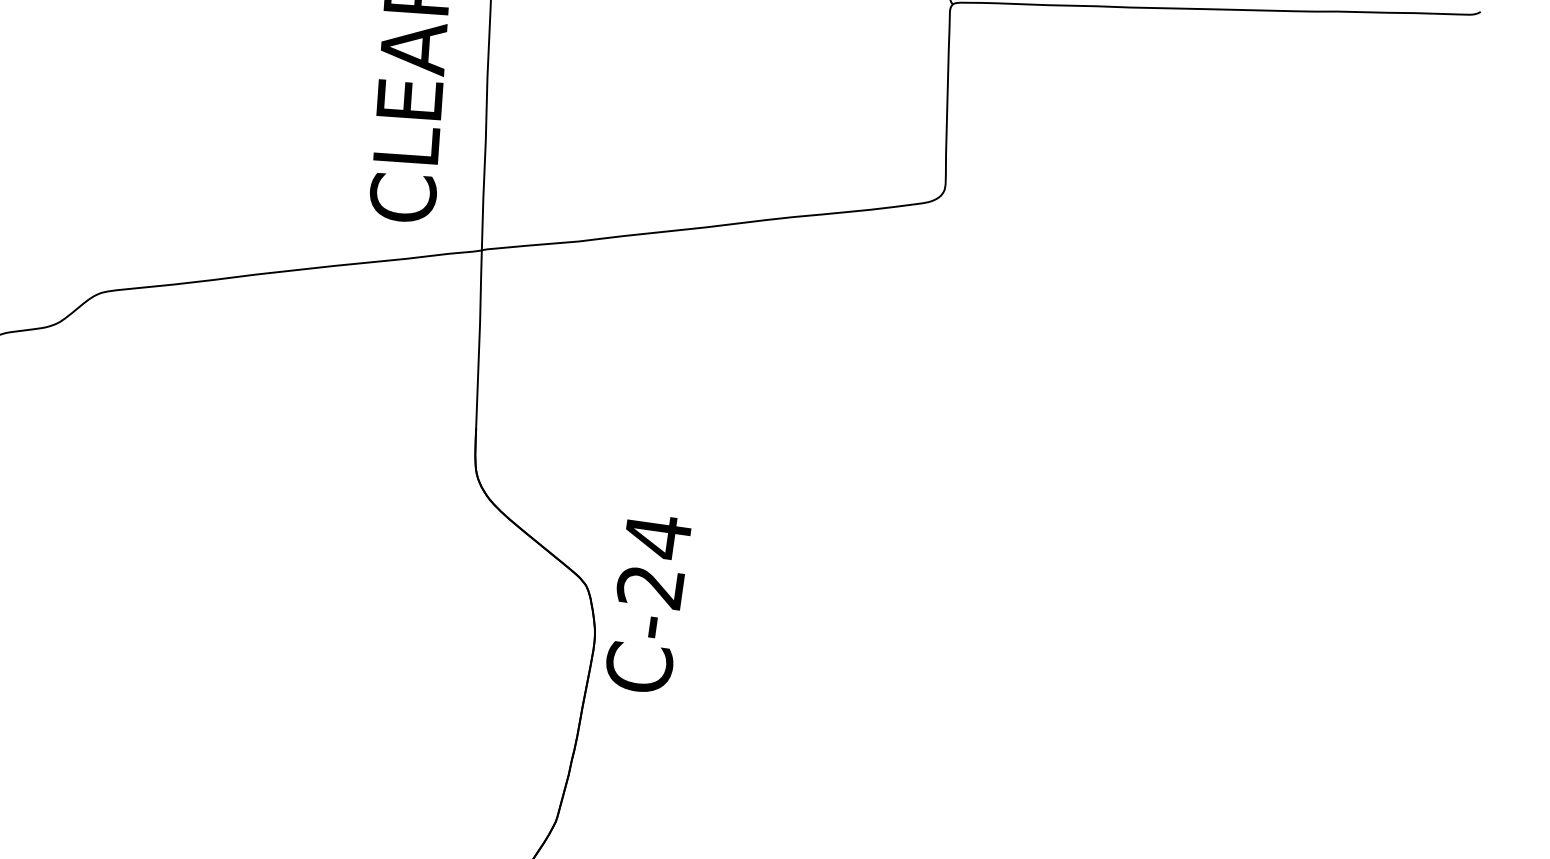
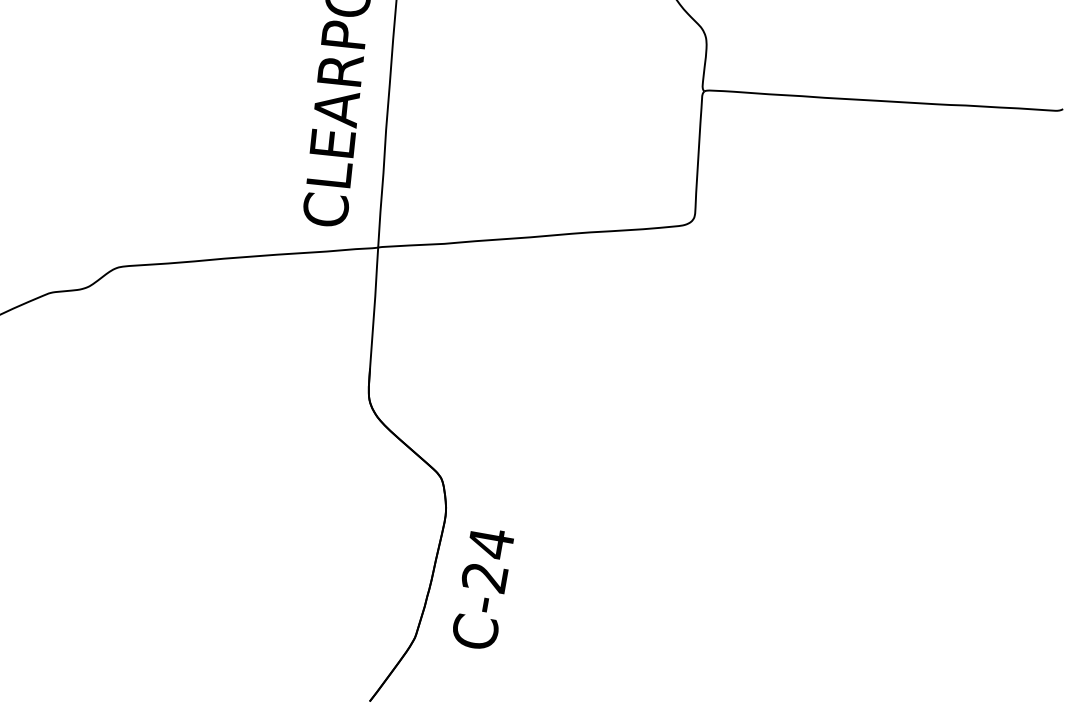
text: (649, 604) -> (483, 589), moved

